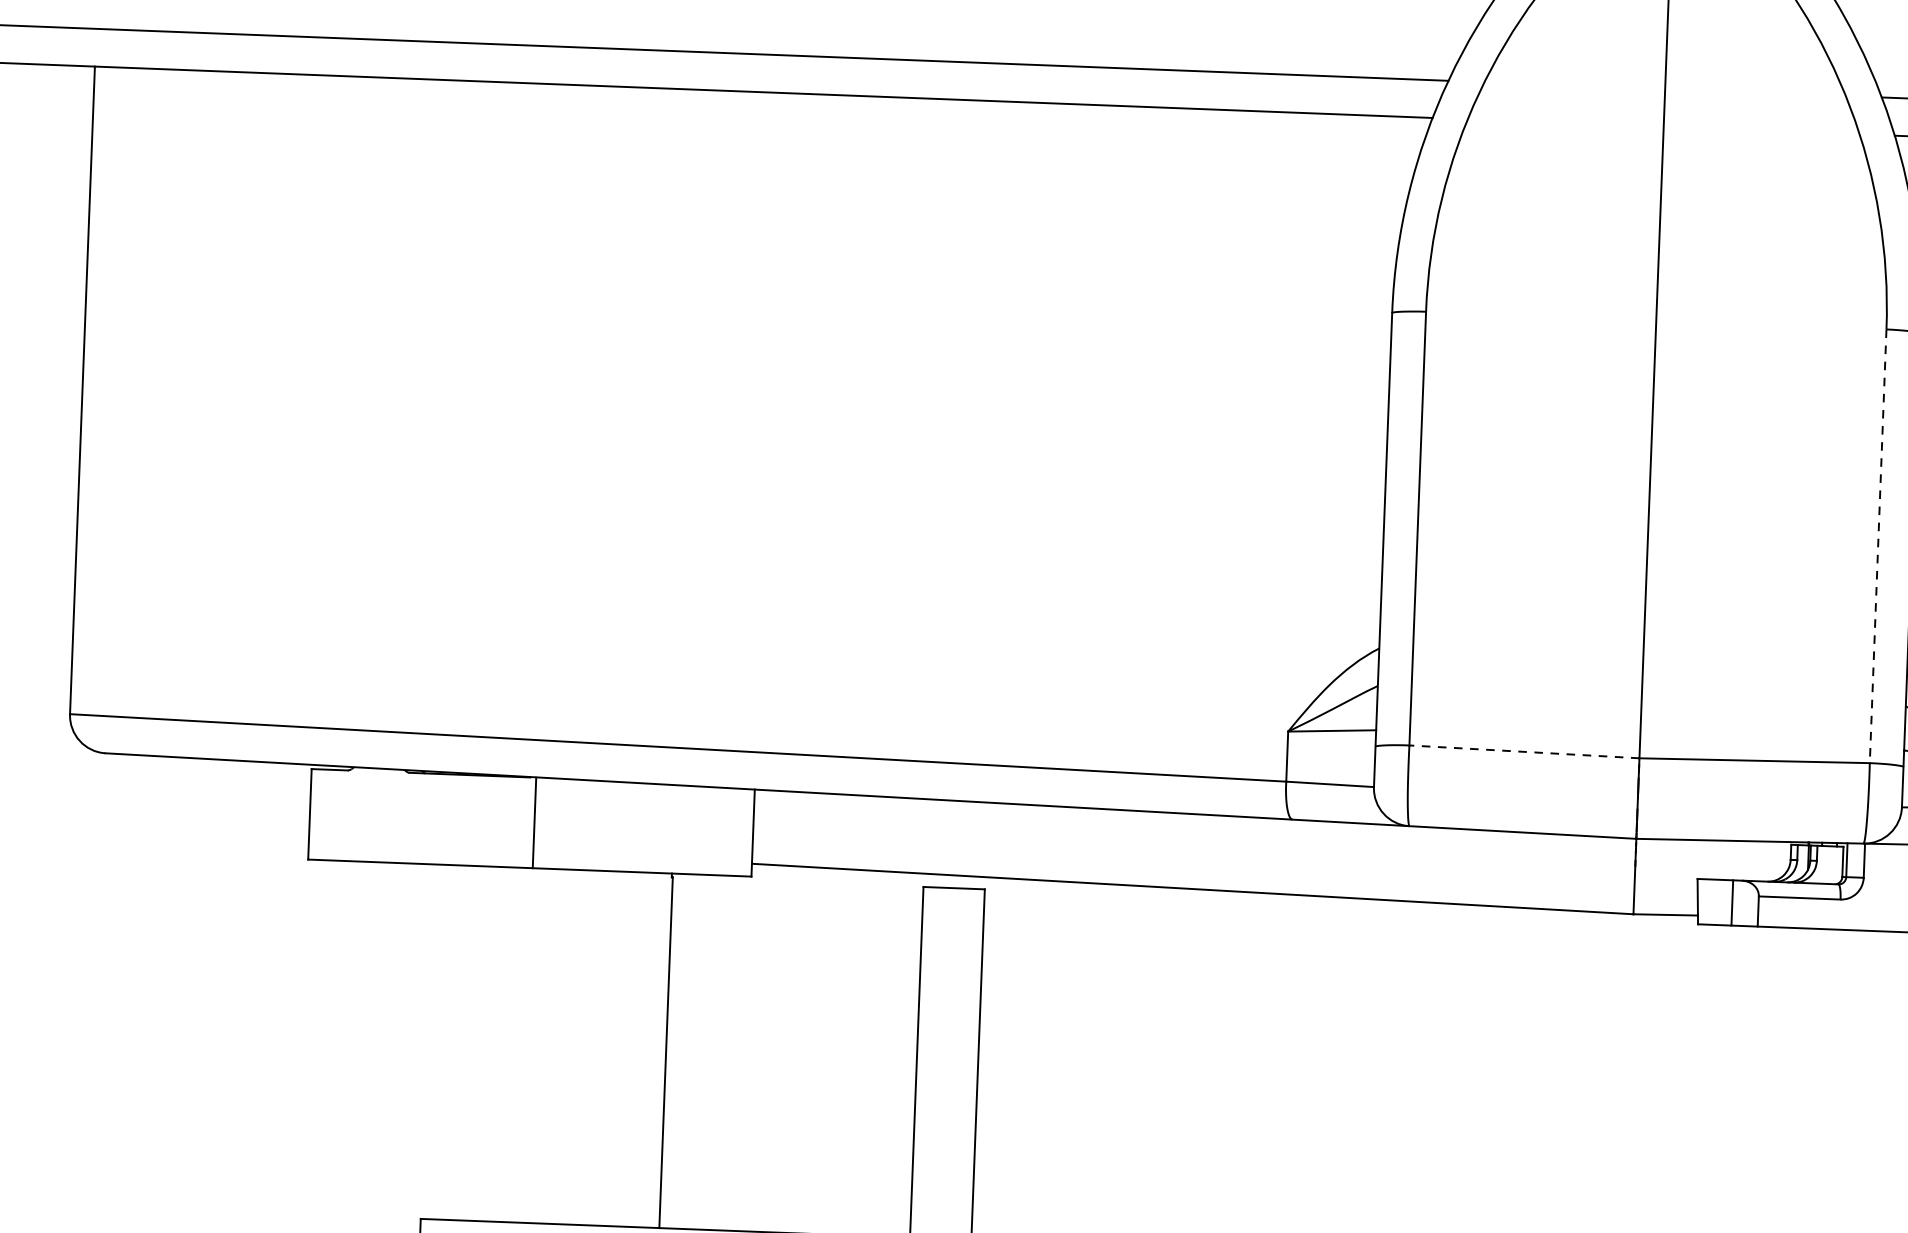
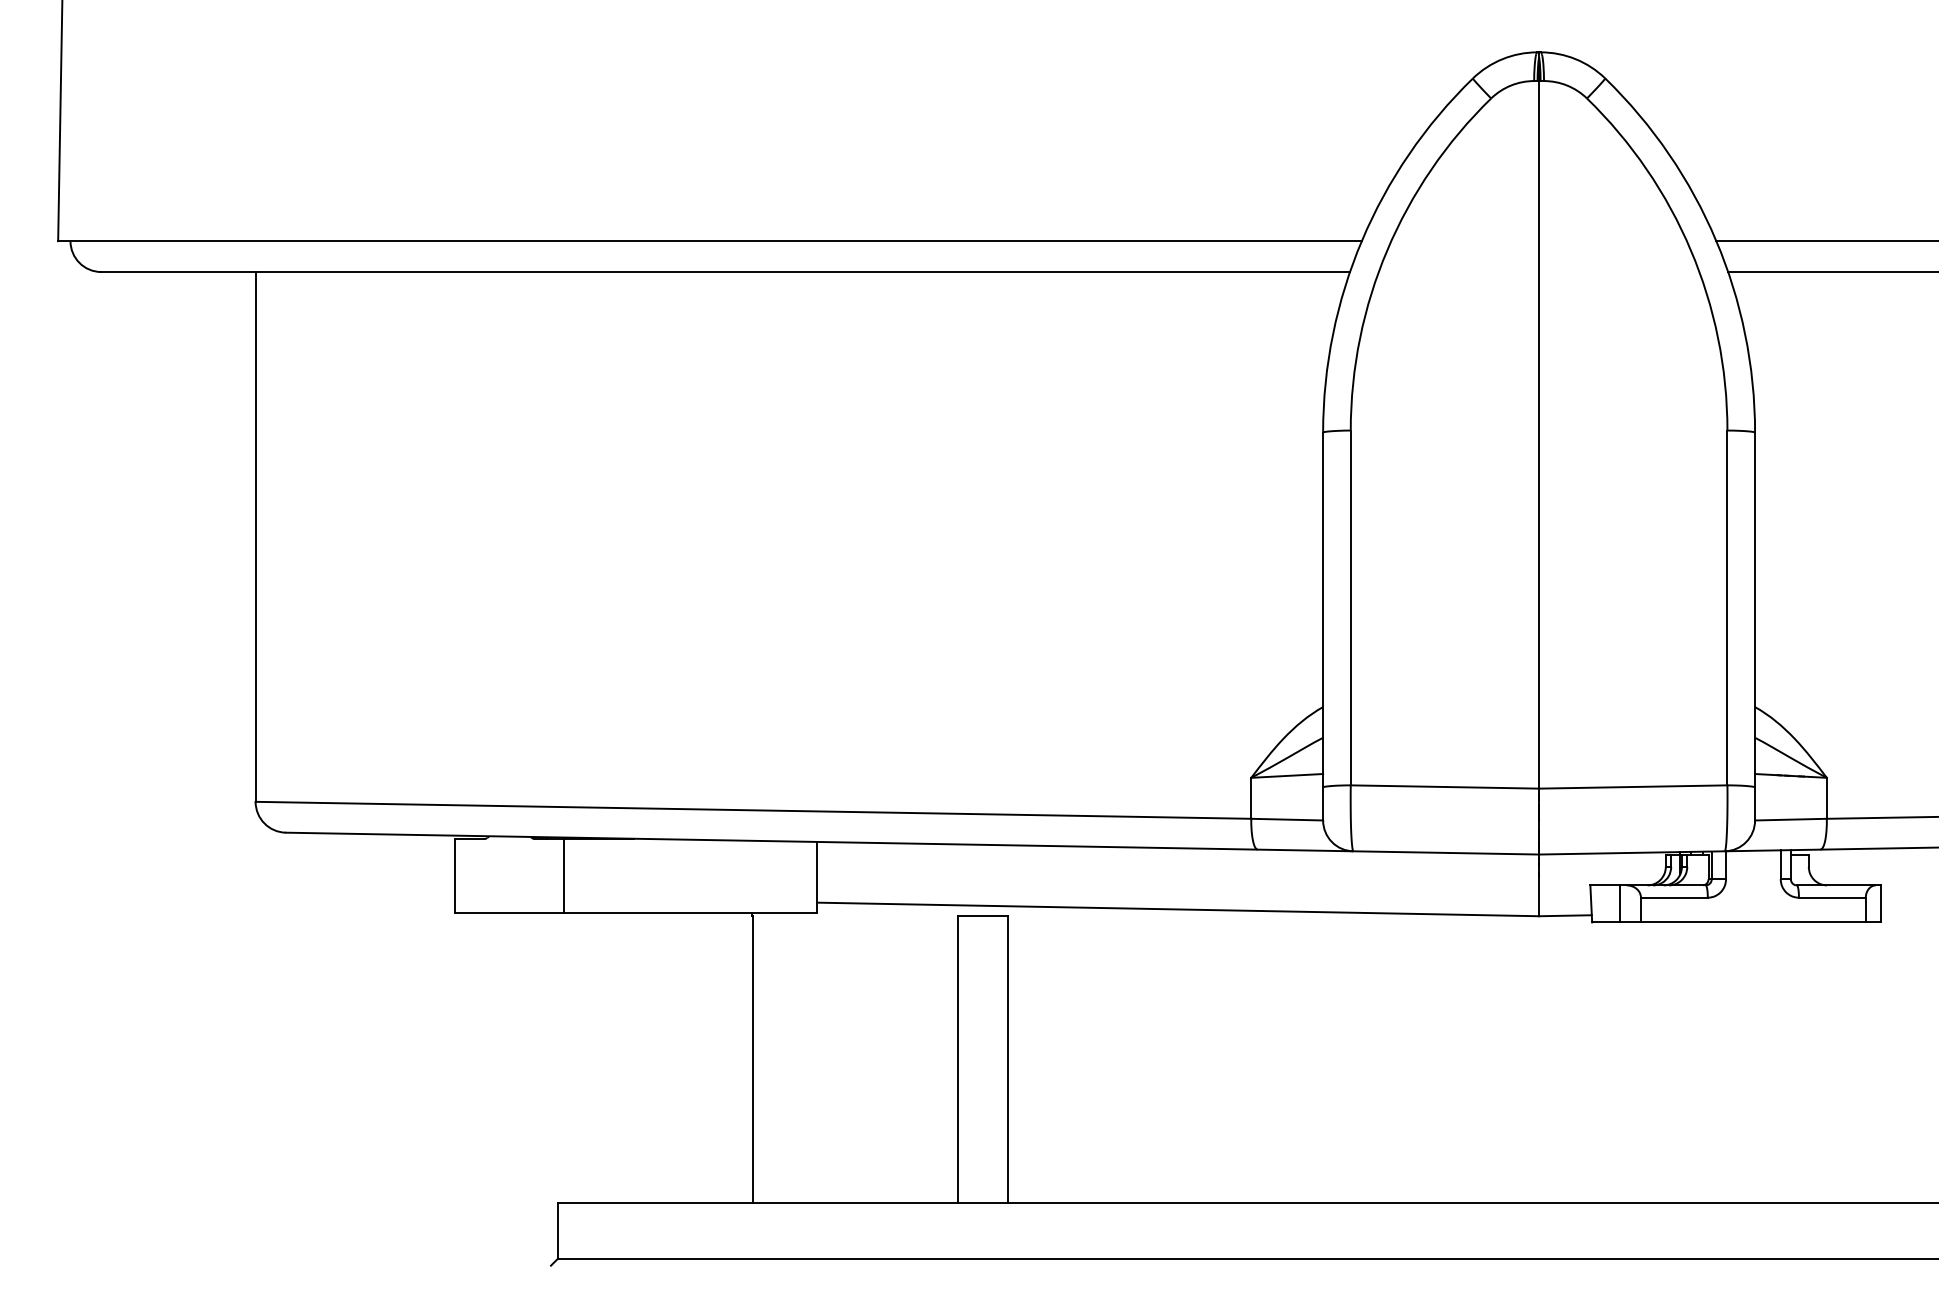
line: (1878, 546) -> (1727, 608), dashed -> solid
line: (1523, 751) -> (1444, 786), dashed -> solid
line: (534, 823) -> (564, 876), moved

